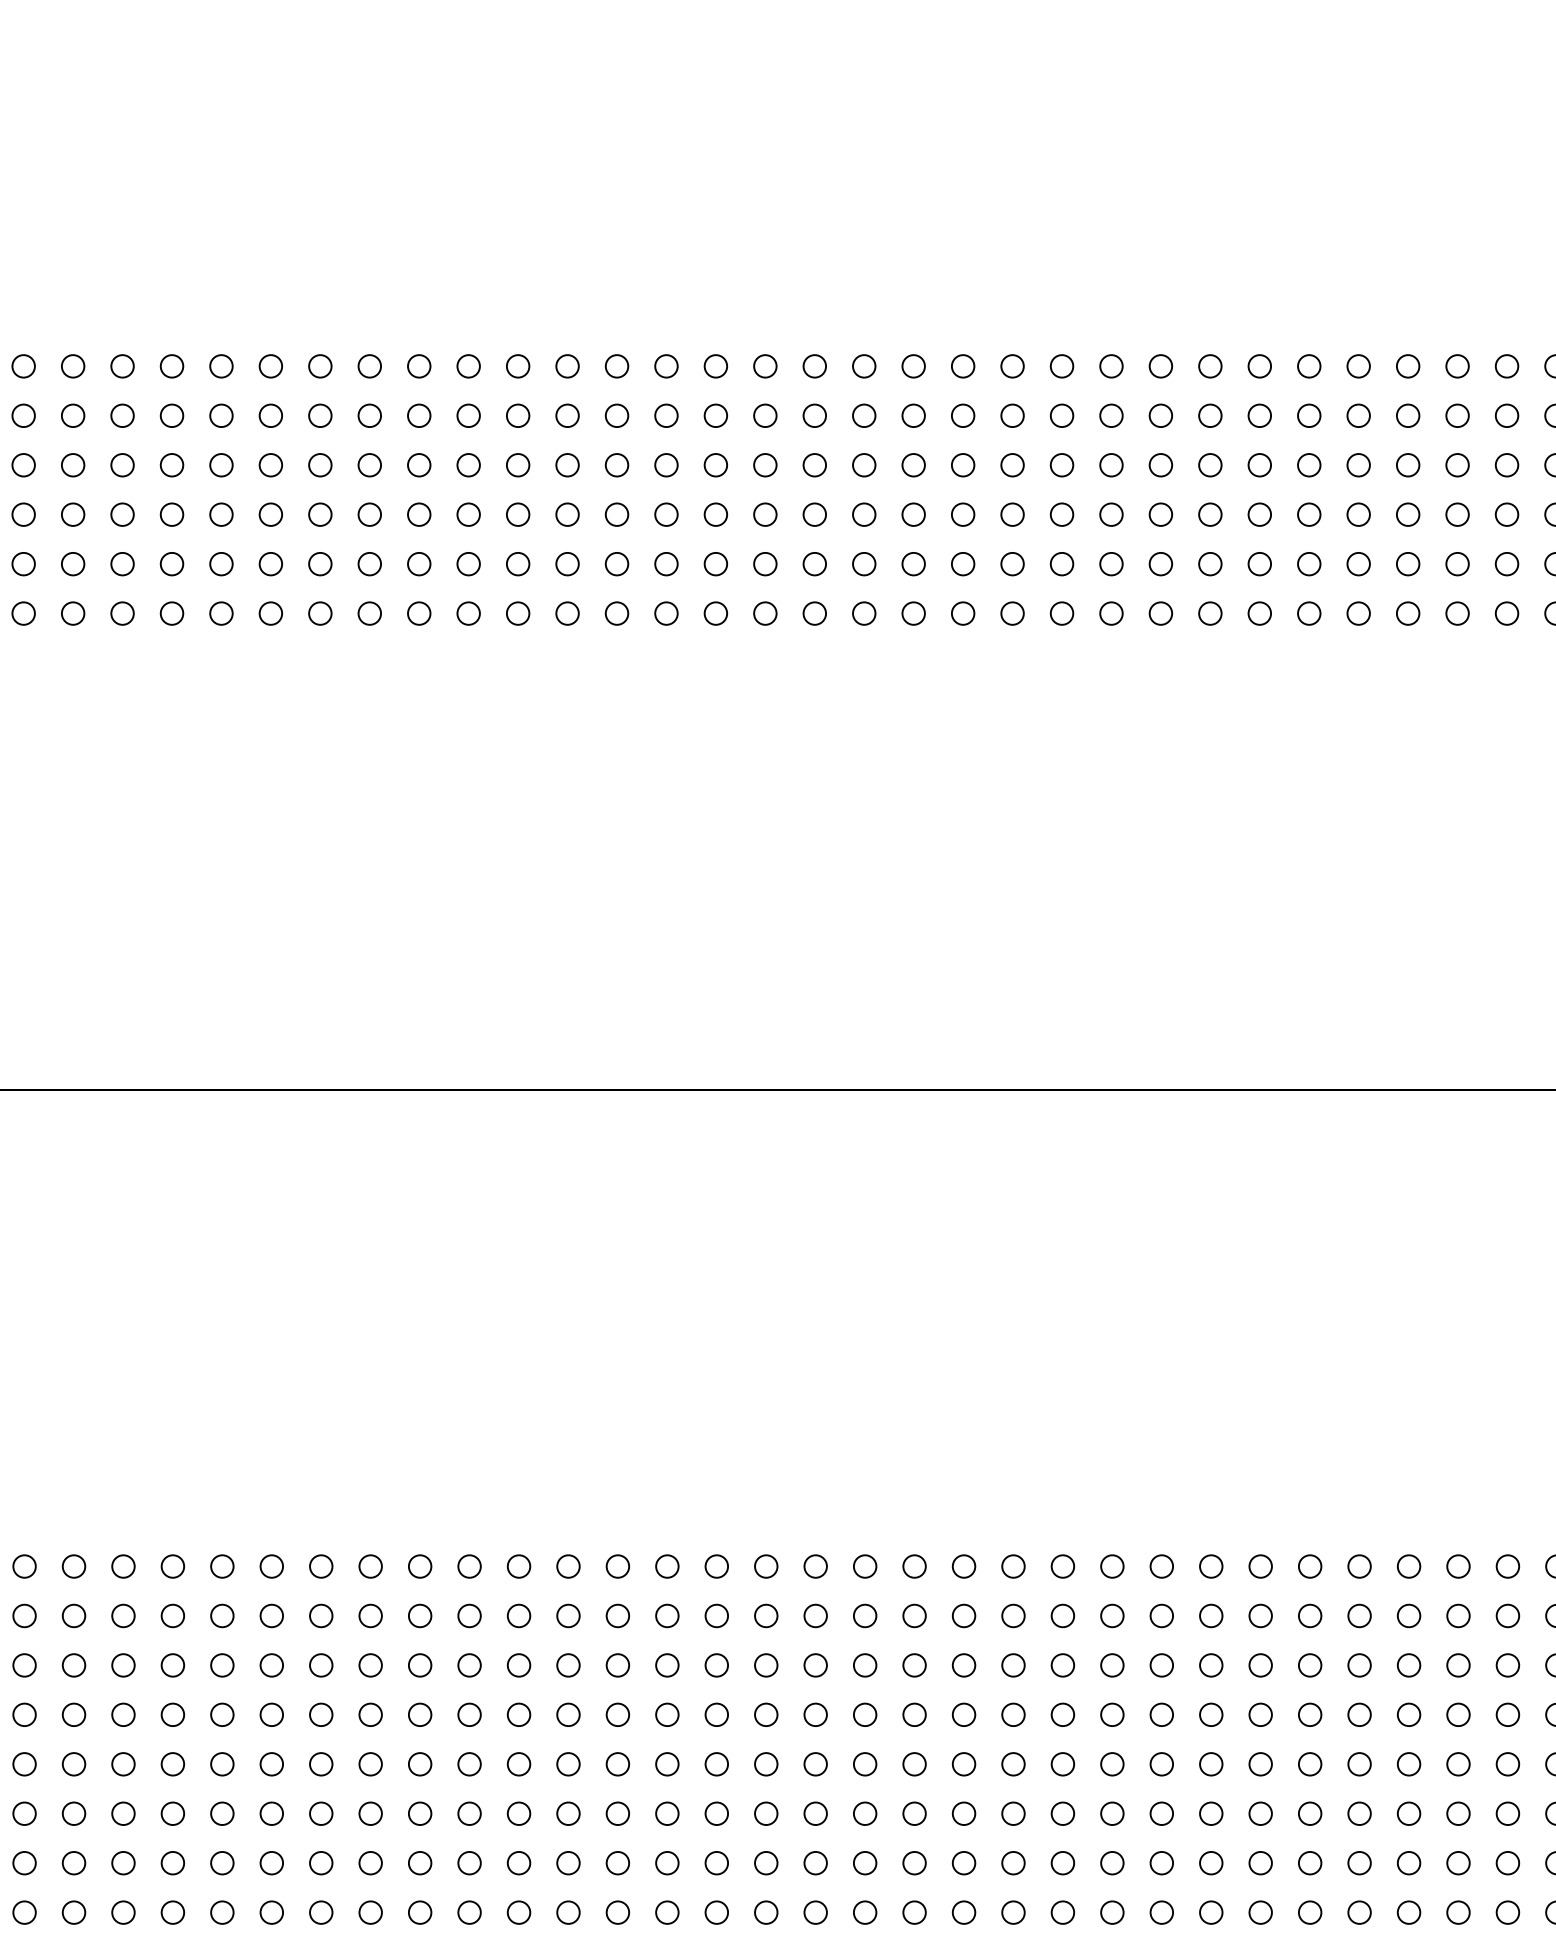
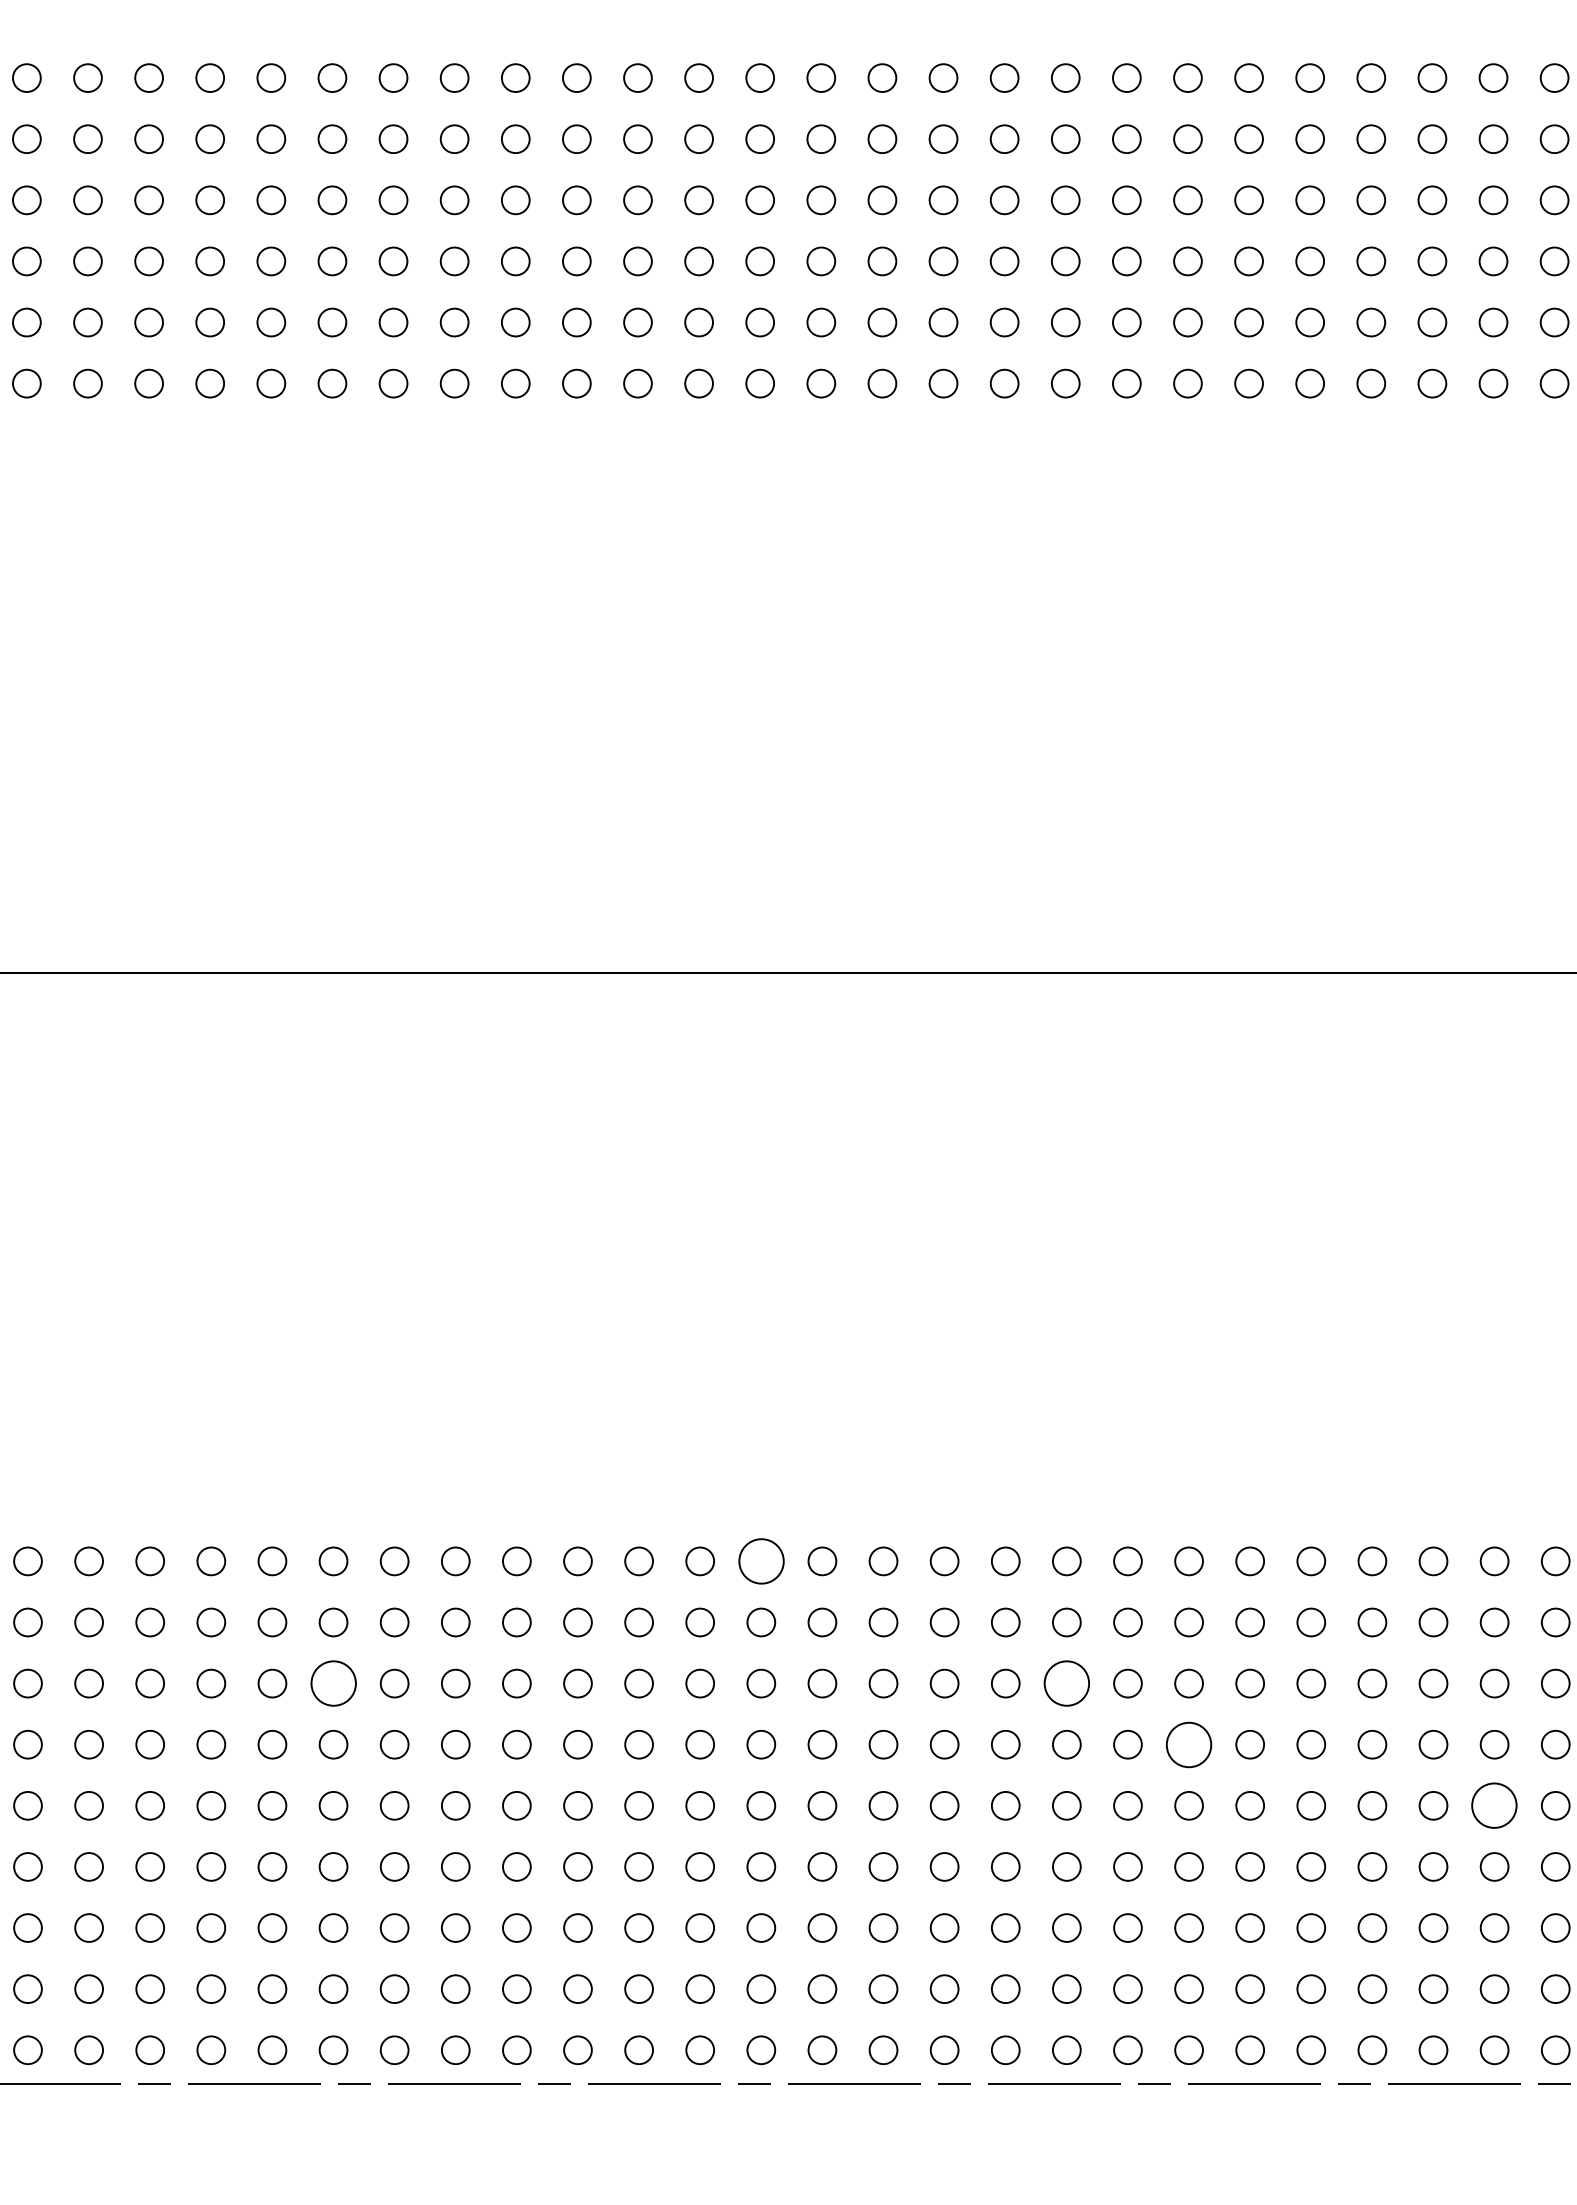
circle: (716, 1566) -> (760, 1561), size x1.6
circle: (370, 1665) -> (333, 1683), size x1.6
circle: (963, 1665) -> (1066, 1683), size x1.6
circle: (1062, 1714) -> (1188, 1744), size x1.6
circle: (1310, 1764) -> (1495, 1806), size x1.6

